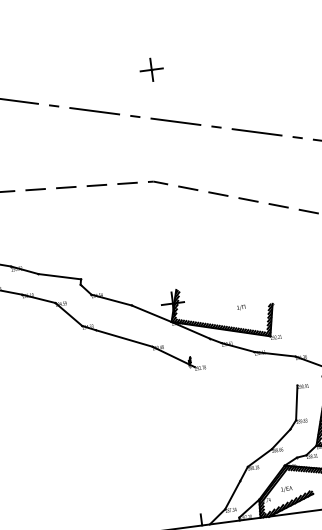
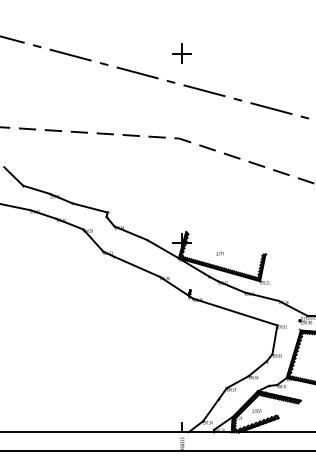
part: (151, 69) -> (181, 53), moved
text: (240, 307) -> (219, 253), moved
line: (246, 375) -> (235, 311), added

